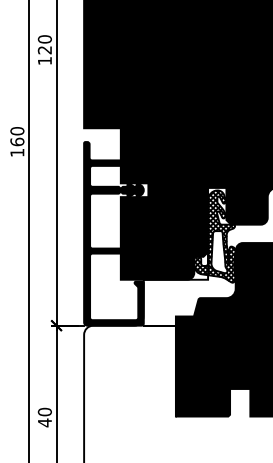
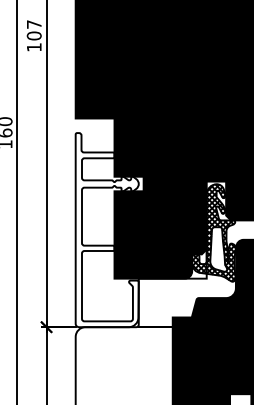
text: (44, 44) -> (33, 29), 120 -> 107
fill: (113, 233) -> (106, 229), removed

